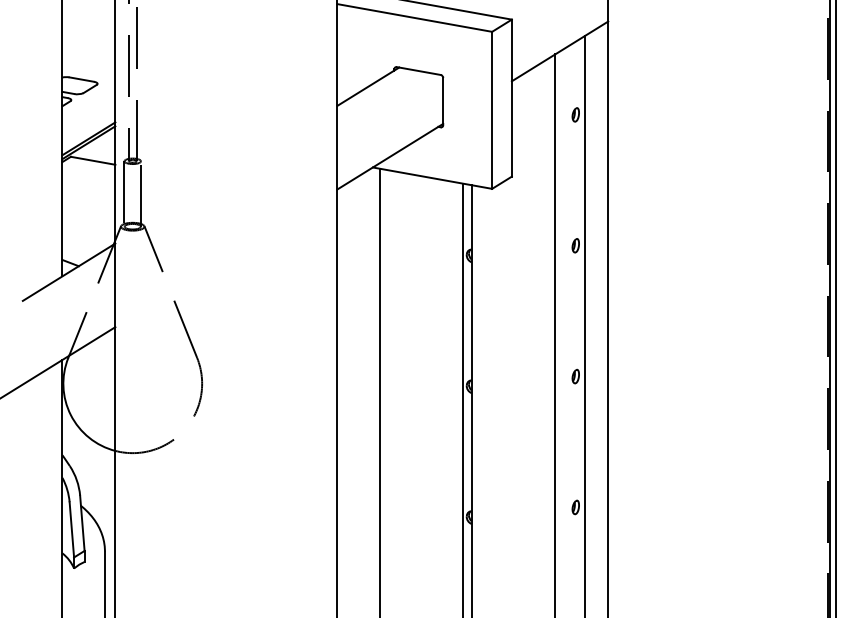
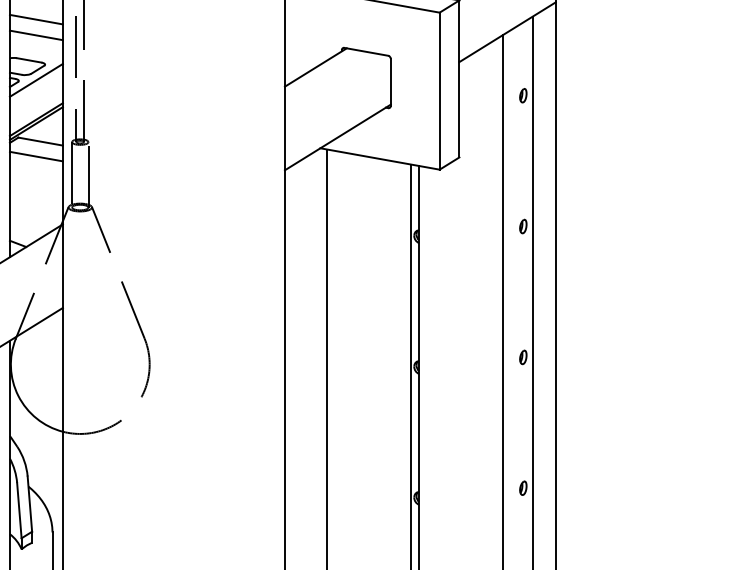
line: (88, 38) -> (36, 19), added
line: (88, 54) -> (36, 35), added
line: (88, 99) -> (36, 80), added
line: (88, 175) -> (36, 156), added

